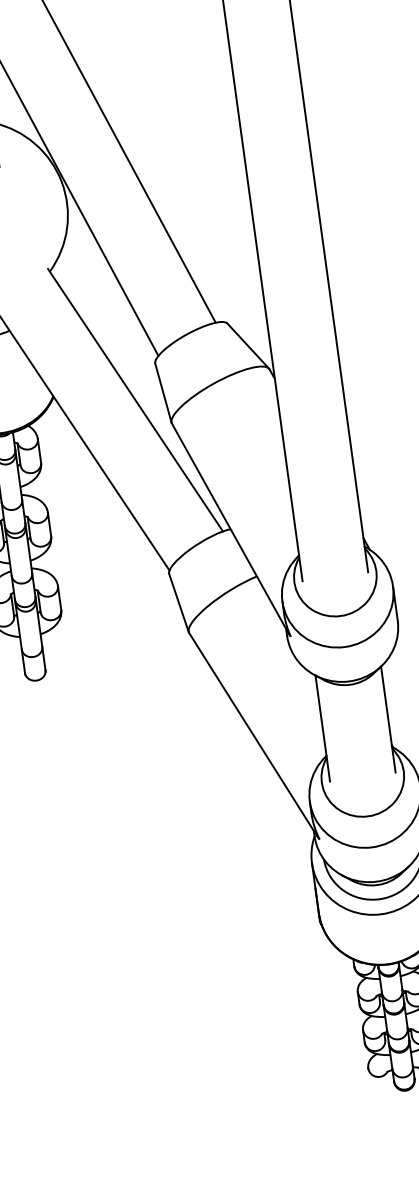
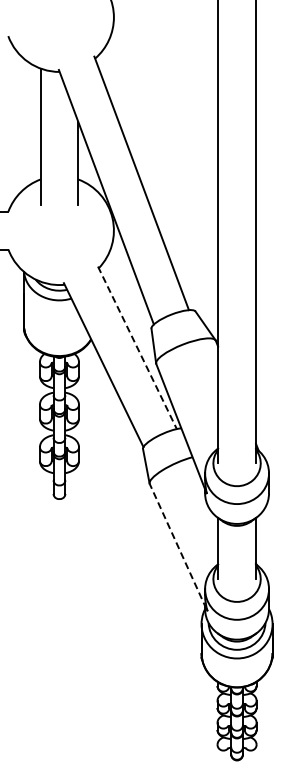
line: (135, 401) -> (137, 348), solid -> dashed
line: (253, 734) -> (178, 546), solid -> dashed

